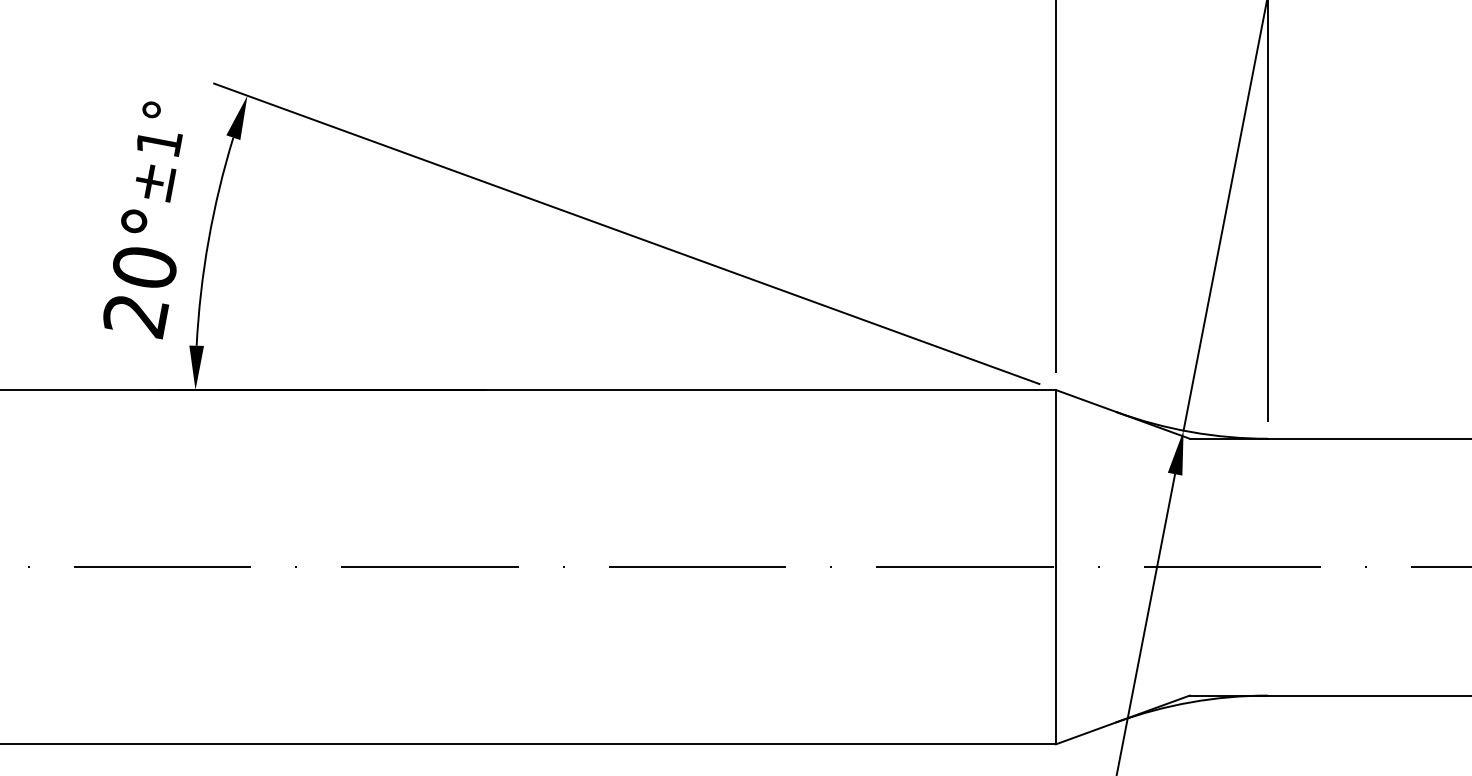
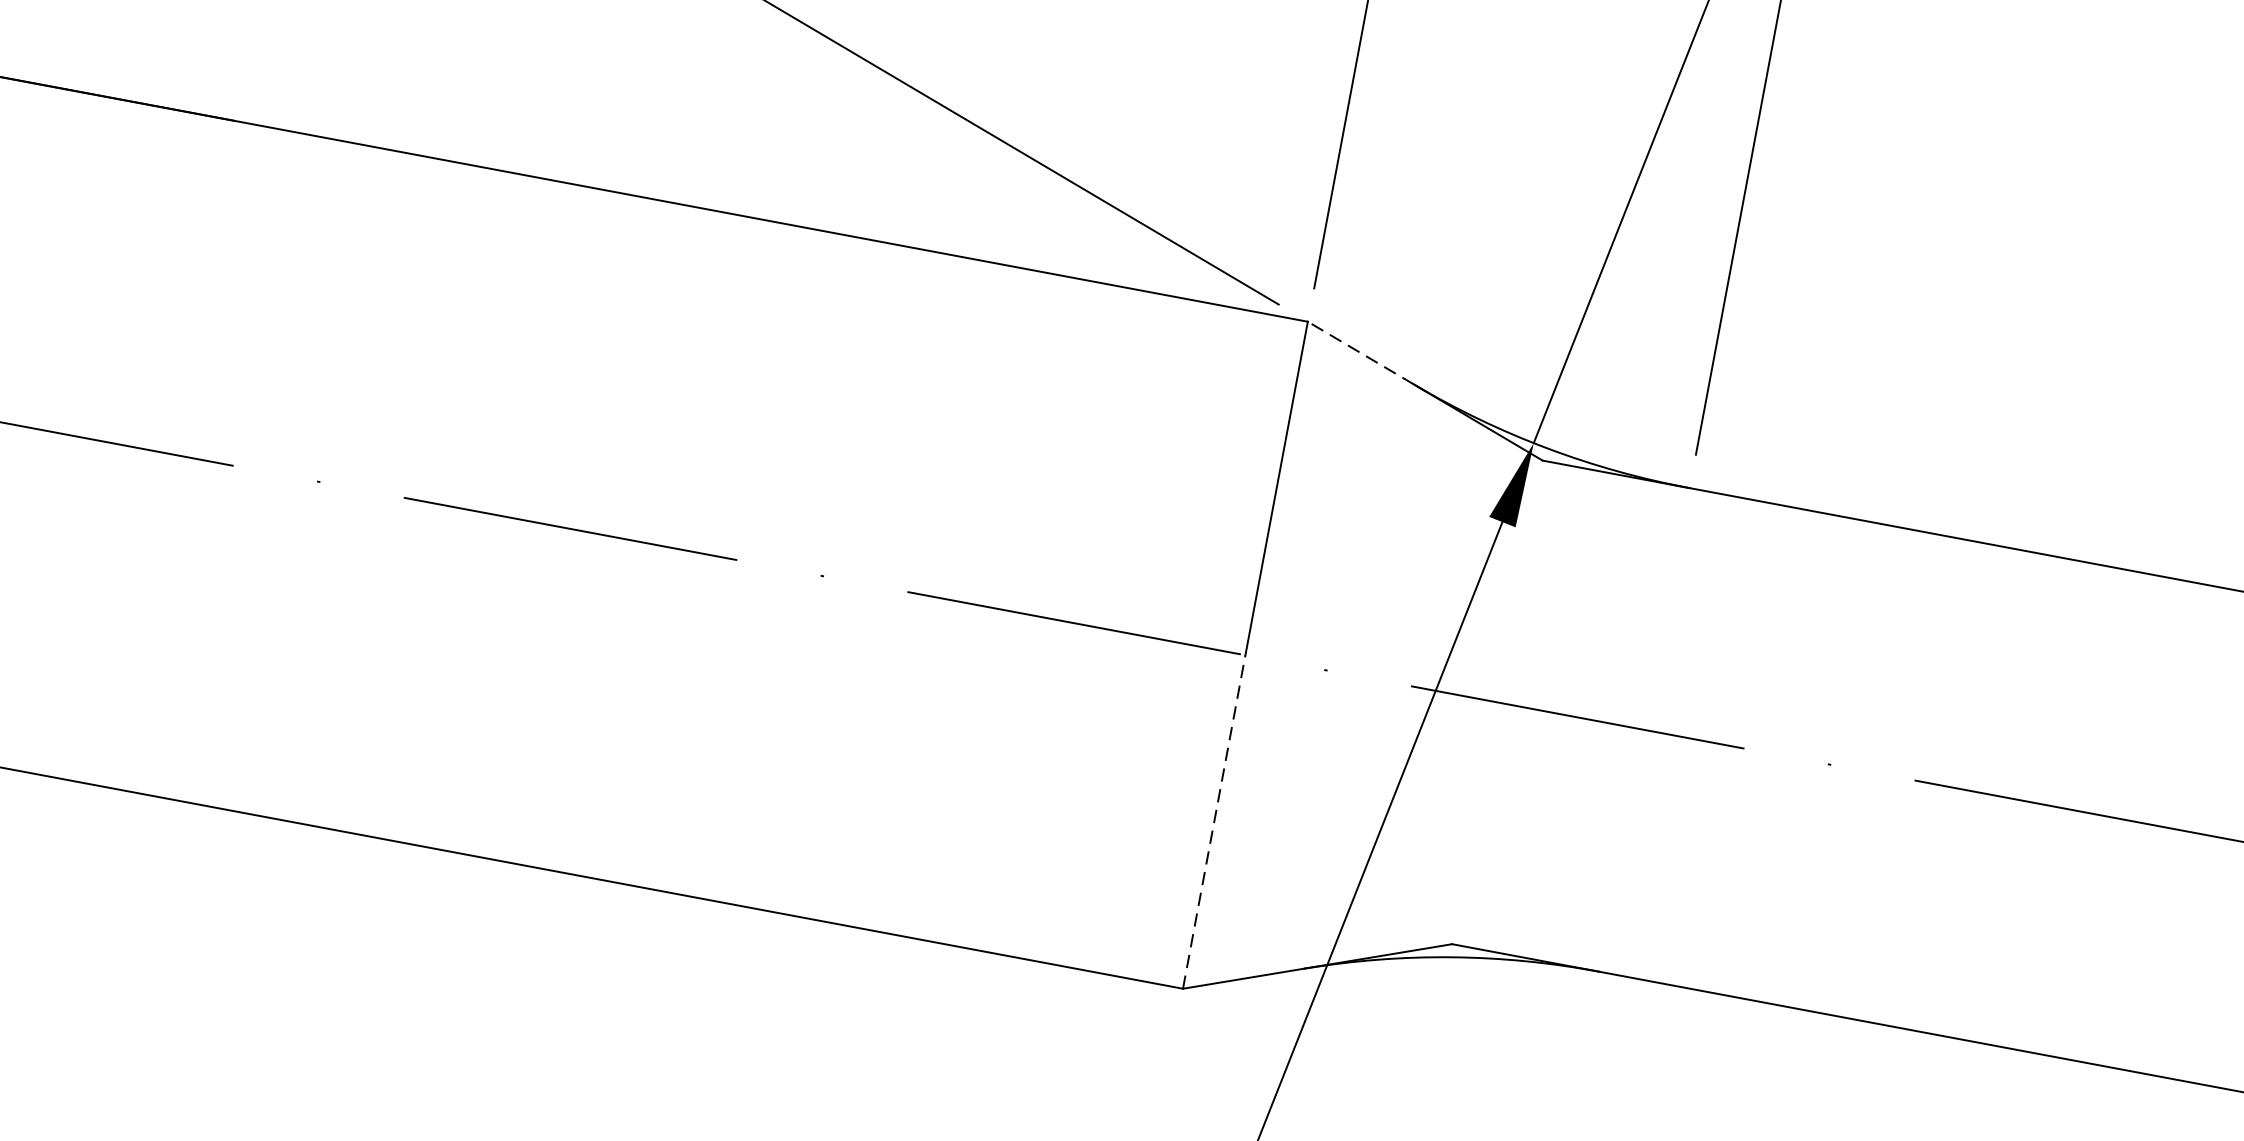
line: (1085, 400) -> (1359, 351), solid -> dashed
line: (1055, 655) -> (1213, 821), solid -> dashed

